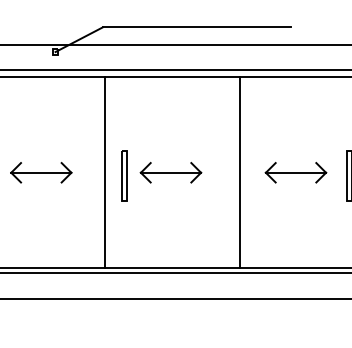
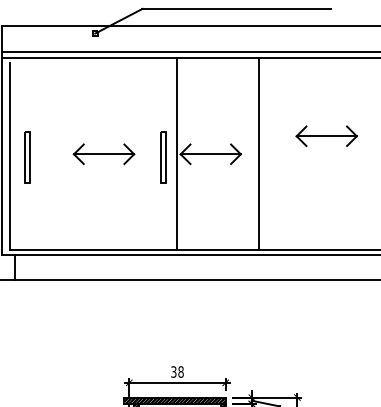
line: (104, 171) -> (176, 153), moved
line: (239, 171) -> (259, 153), moved
part: (40, 172) -> (103, 154), moved
part: (295, 172) -> (326, 136), moved

